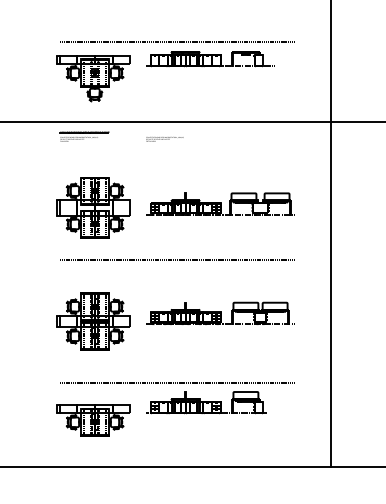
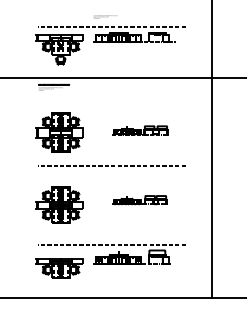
text: (164, 138) -> (105, 16), moved
part: (218, 204) -> (139, 130), size x0.6
part: (218, 312) -> (139, 199), size x0.6

